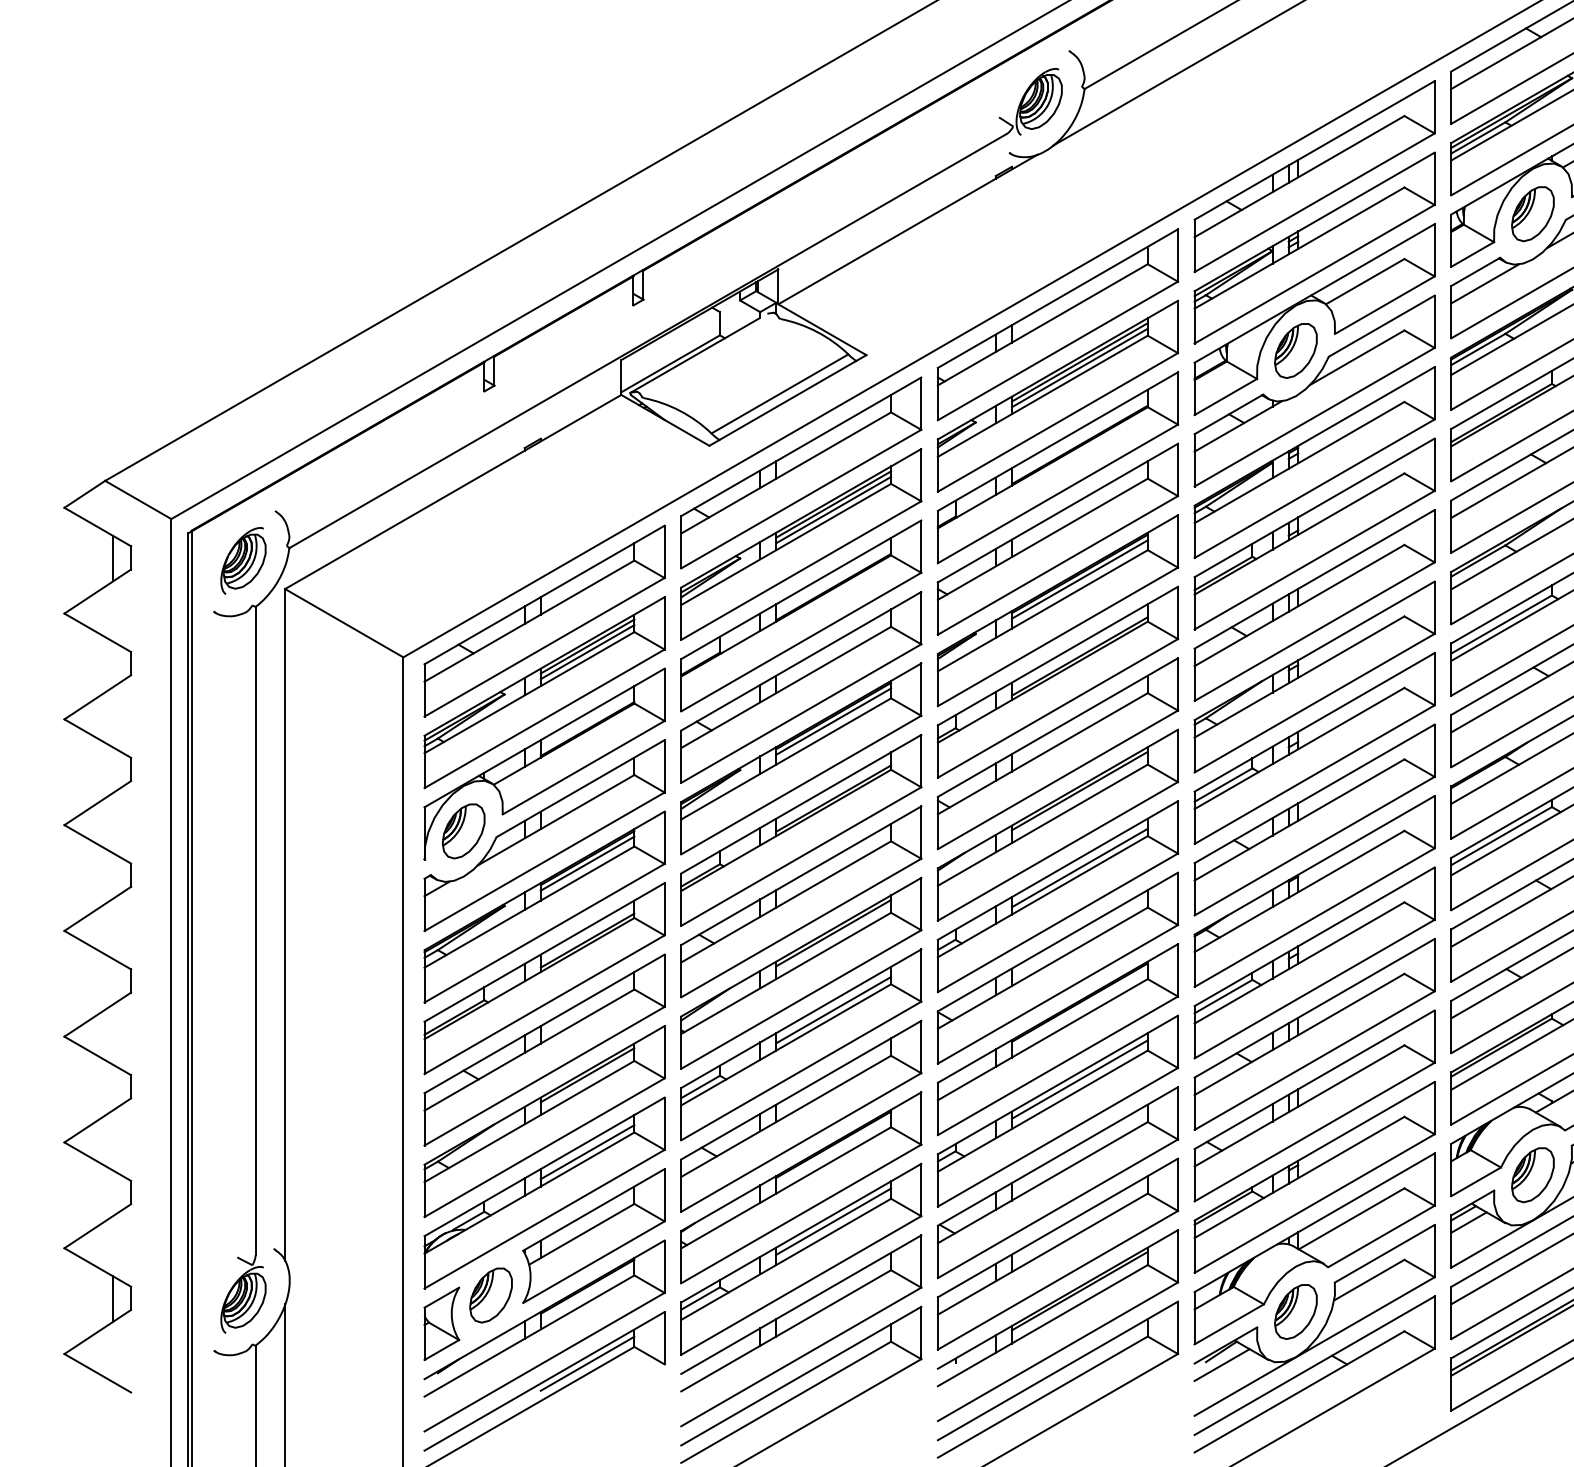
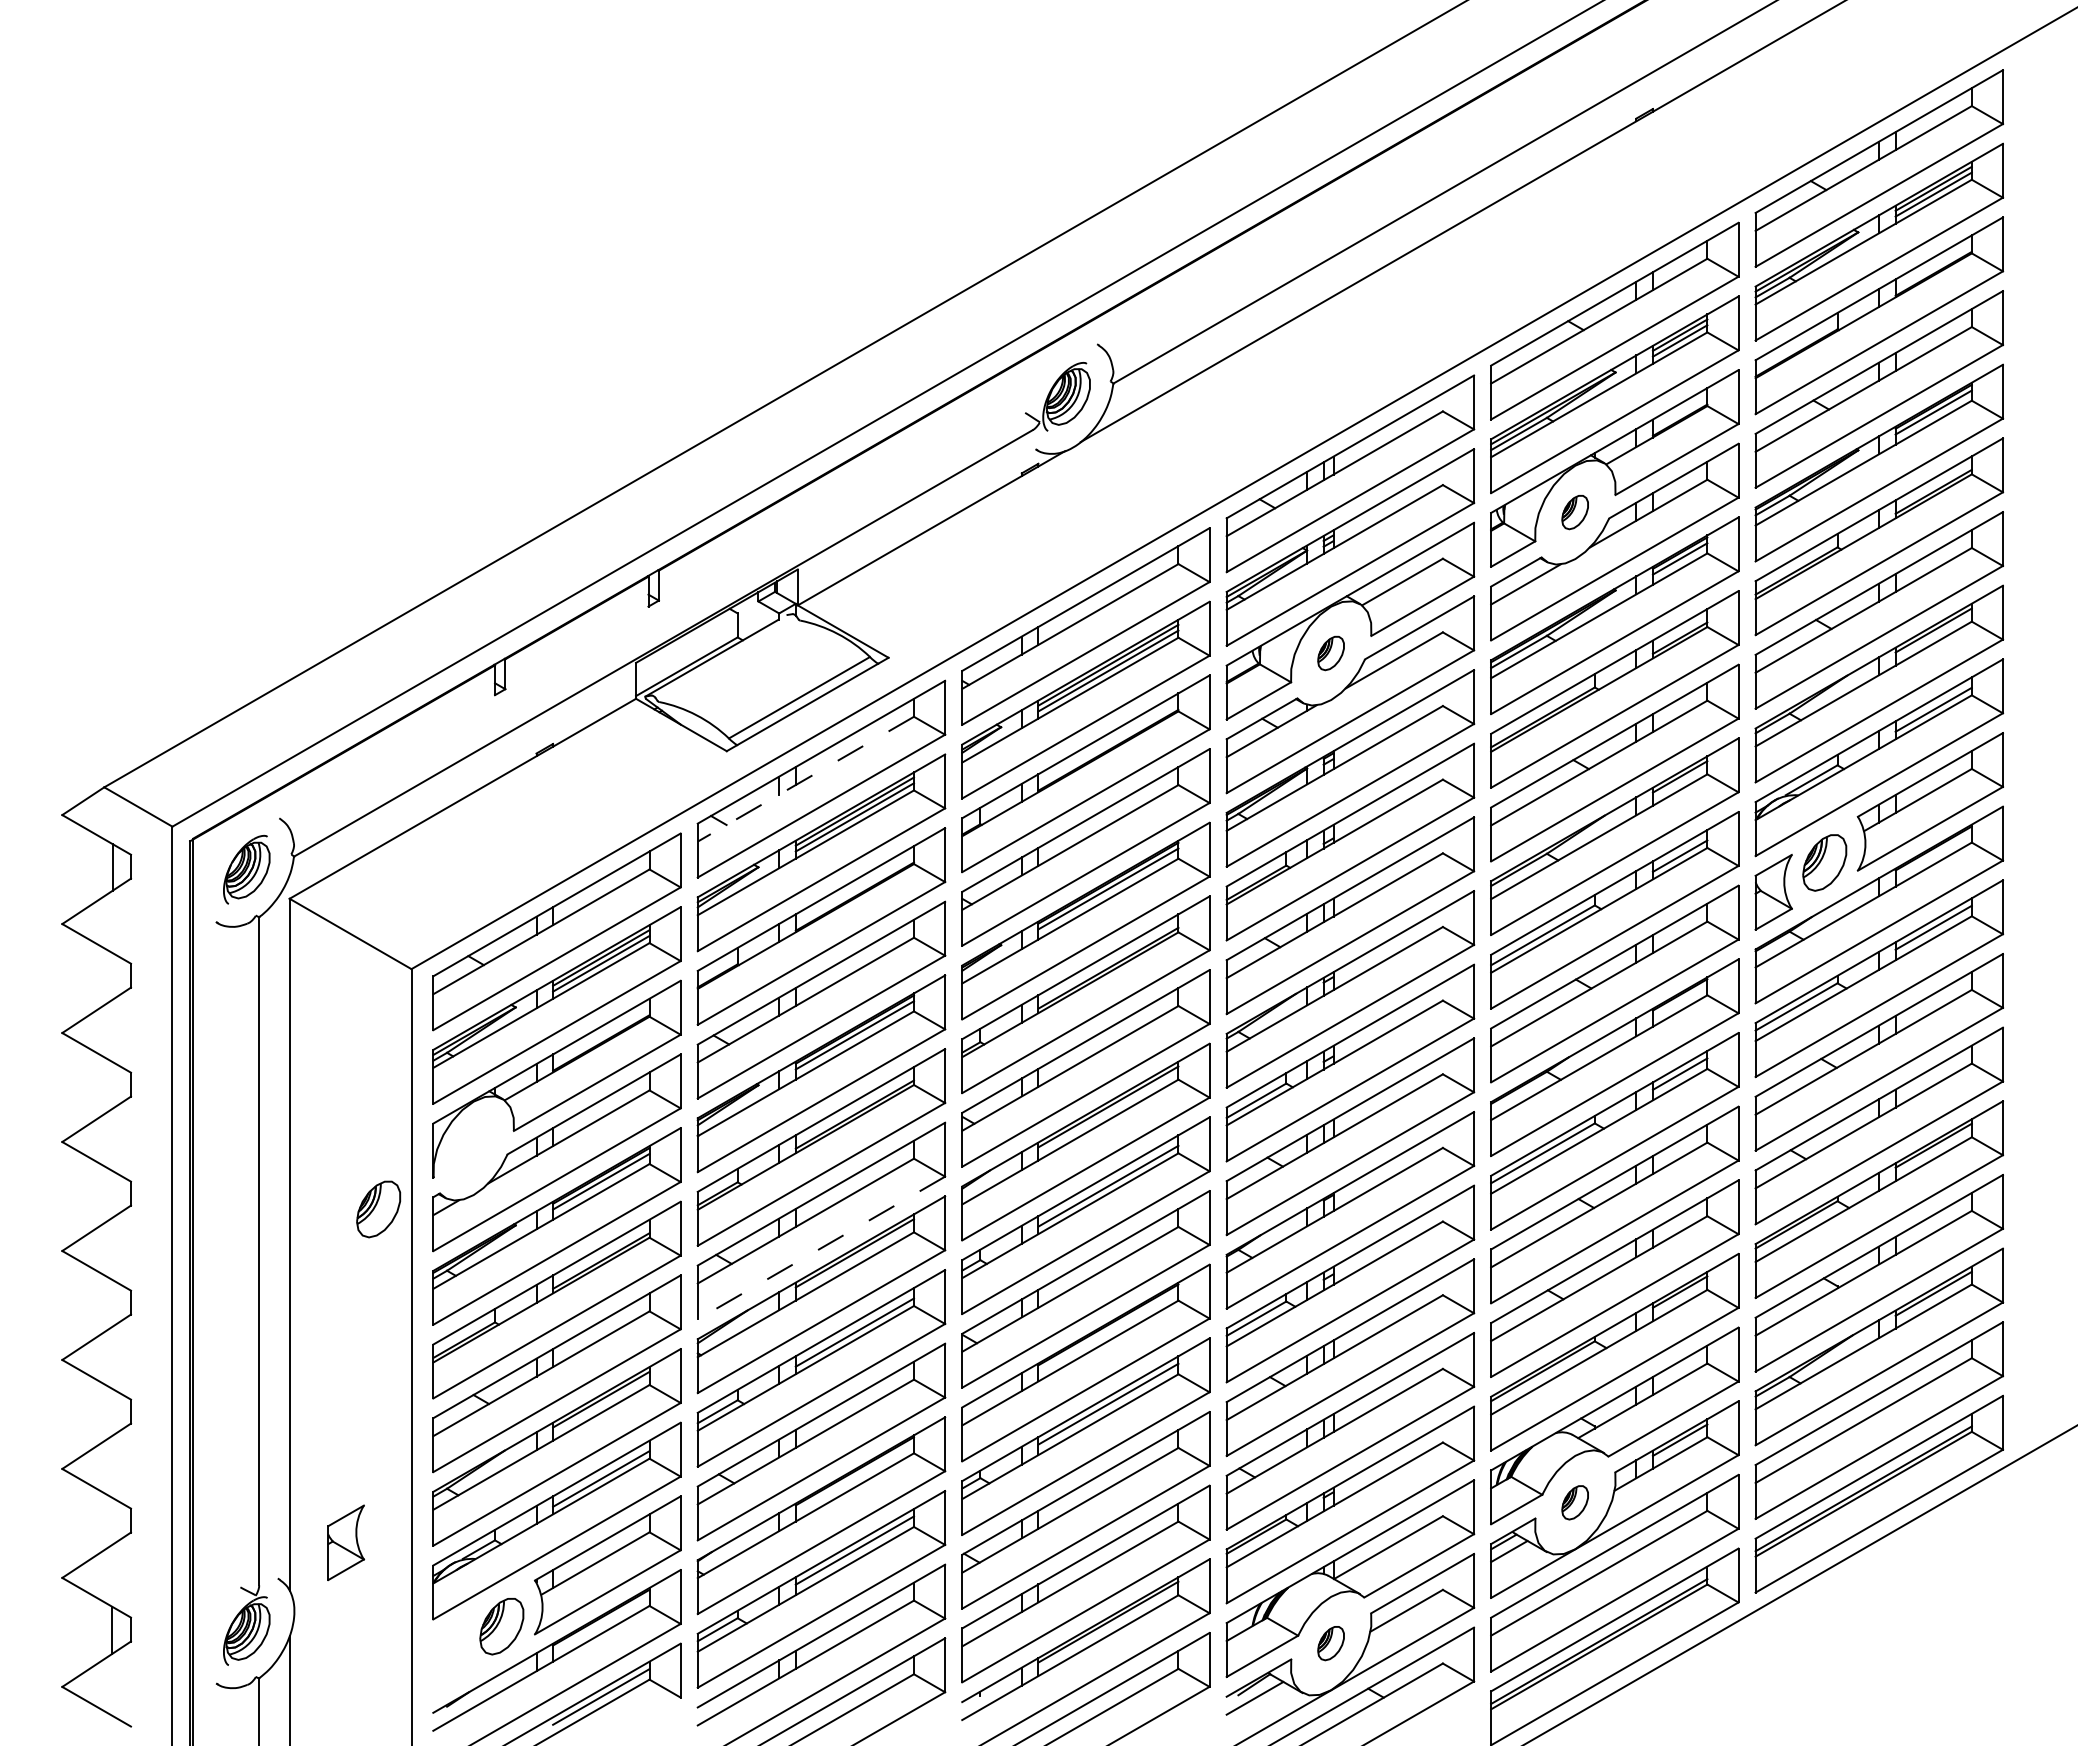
part: (1532, 214) -> (1574, 512), size x0.6
part: (1295, 350) -> (1330, 653), size x0.6
line: (785, 473) -> (805, 779), solid -> dashed
part: (463, 831) -> (378, 1209), moved
line: (801, 928) -> (821, 1248), solid -> dashed
part: (1532, 1175) -> (1574, 1502), size x0.6
part: (1295, 1311) -> (1330, 1643), size x0.6
part: (442, 1323) -> (346, 1542), moved

